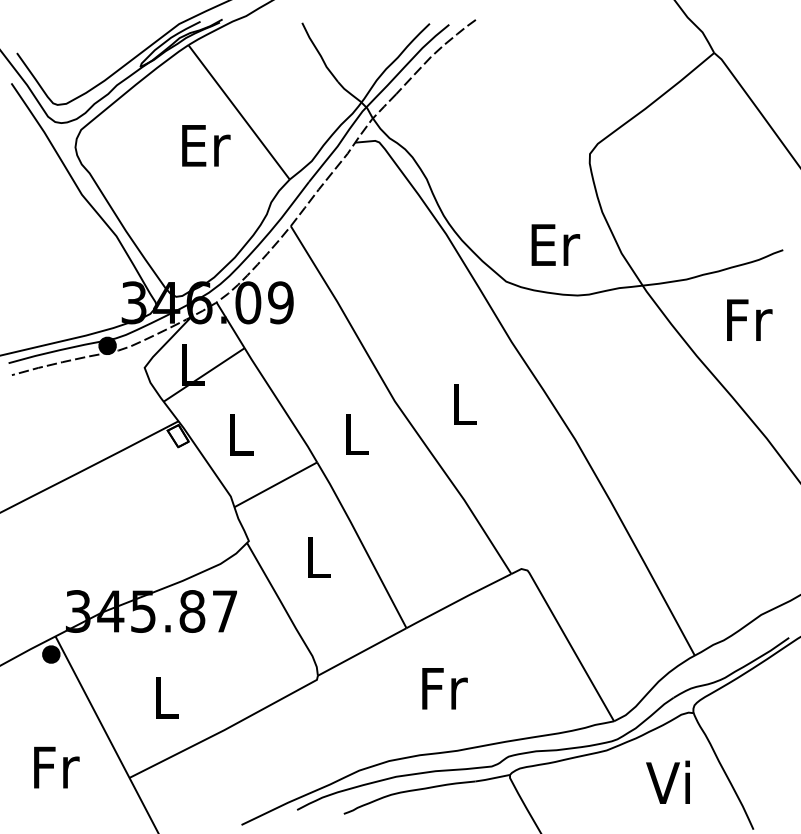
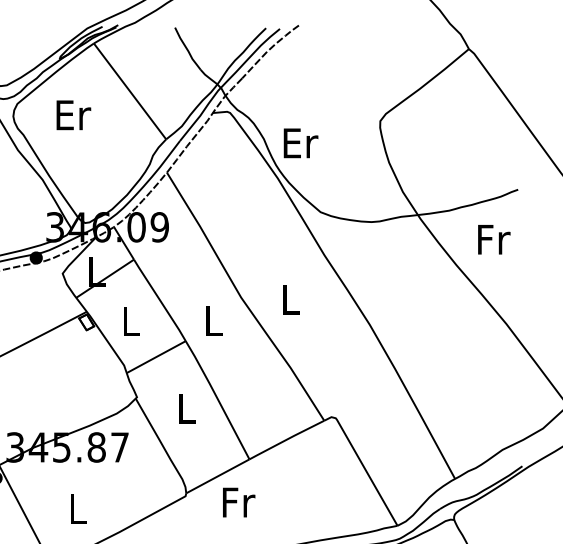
text: (206, 145) -> (73, 115), moved
text: (555, 244) -> (300, 142), moved
text: (444, 688) -> (238, 502), moved

